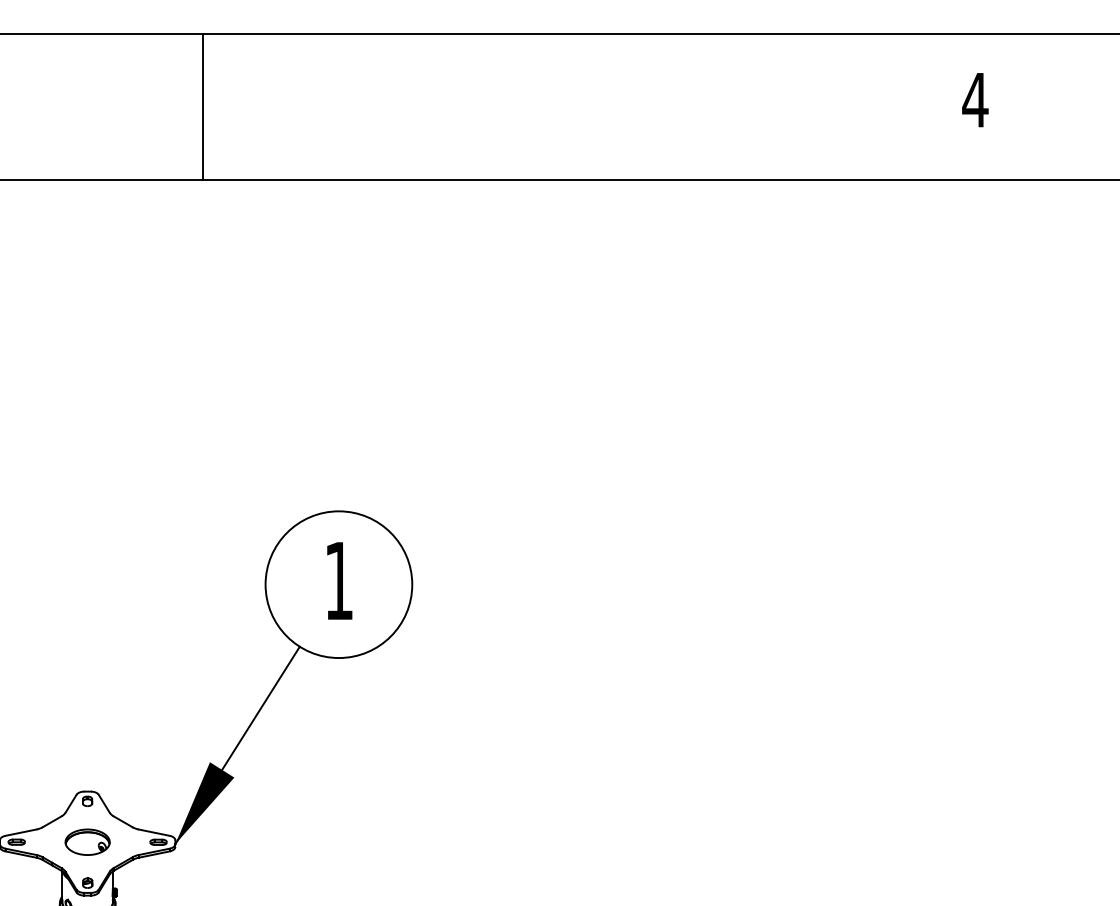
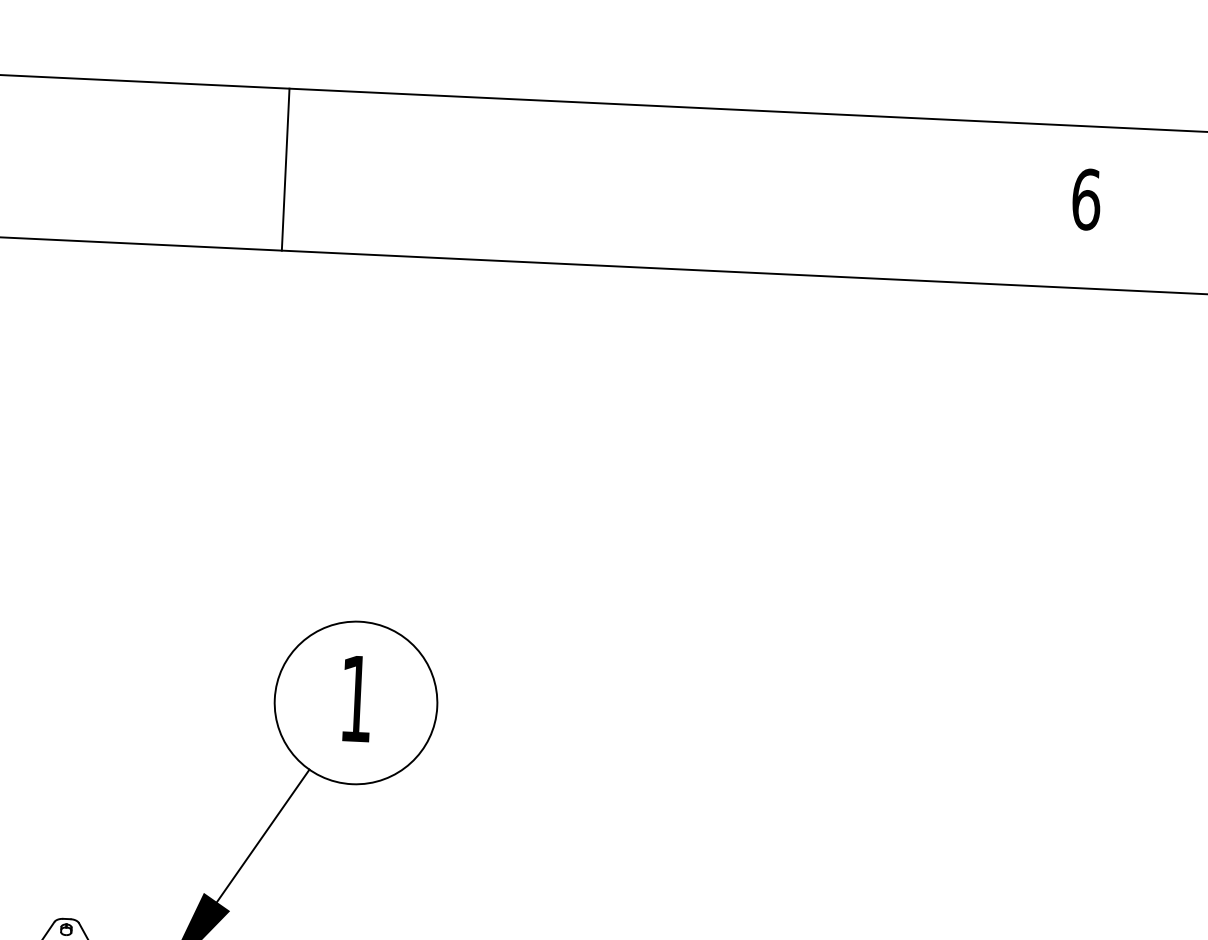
text: (975, 100) -> (1086, 199), 4 -> 6
line: (202, 107) -> (285, 169), moved

